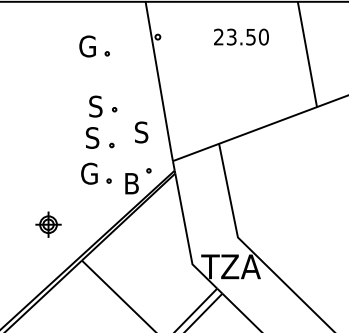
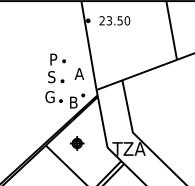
text: (240, 36) -> (114, 20), moved
part: (93, 47) -> (52, 26), removed
text: (95, 106) -> (53, 59), S -> P
text: (142, 131) -> (79, 73), S -> A
part: (47, 224) -> (76, 143), moved

